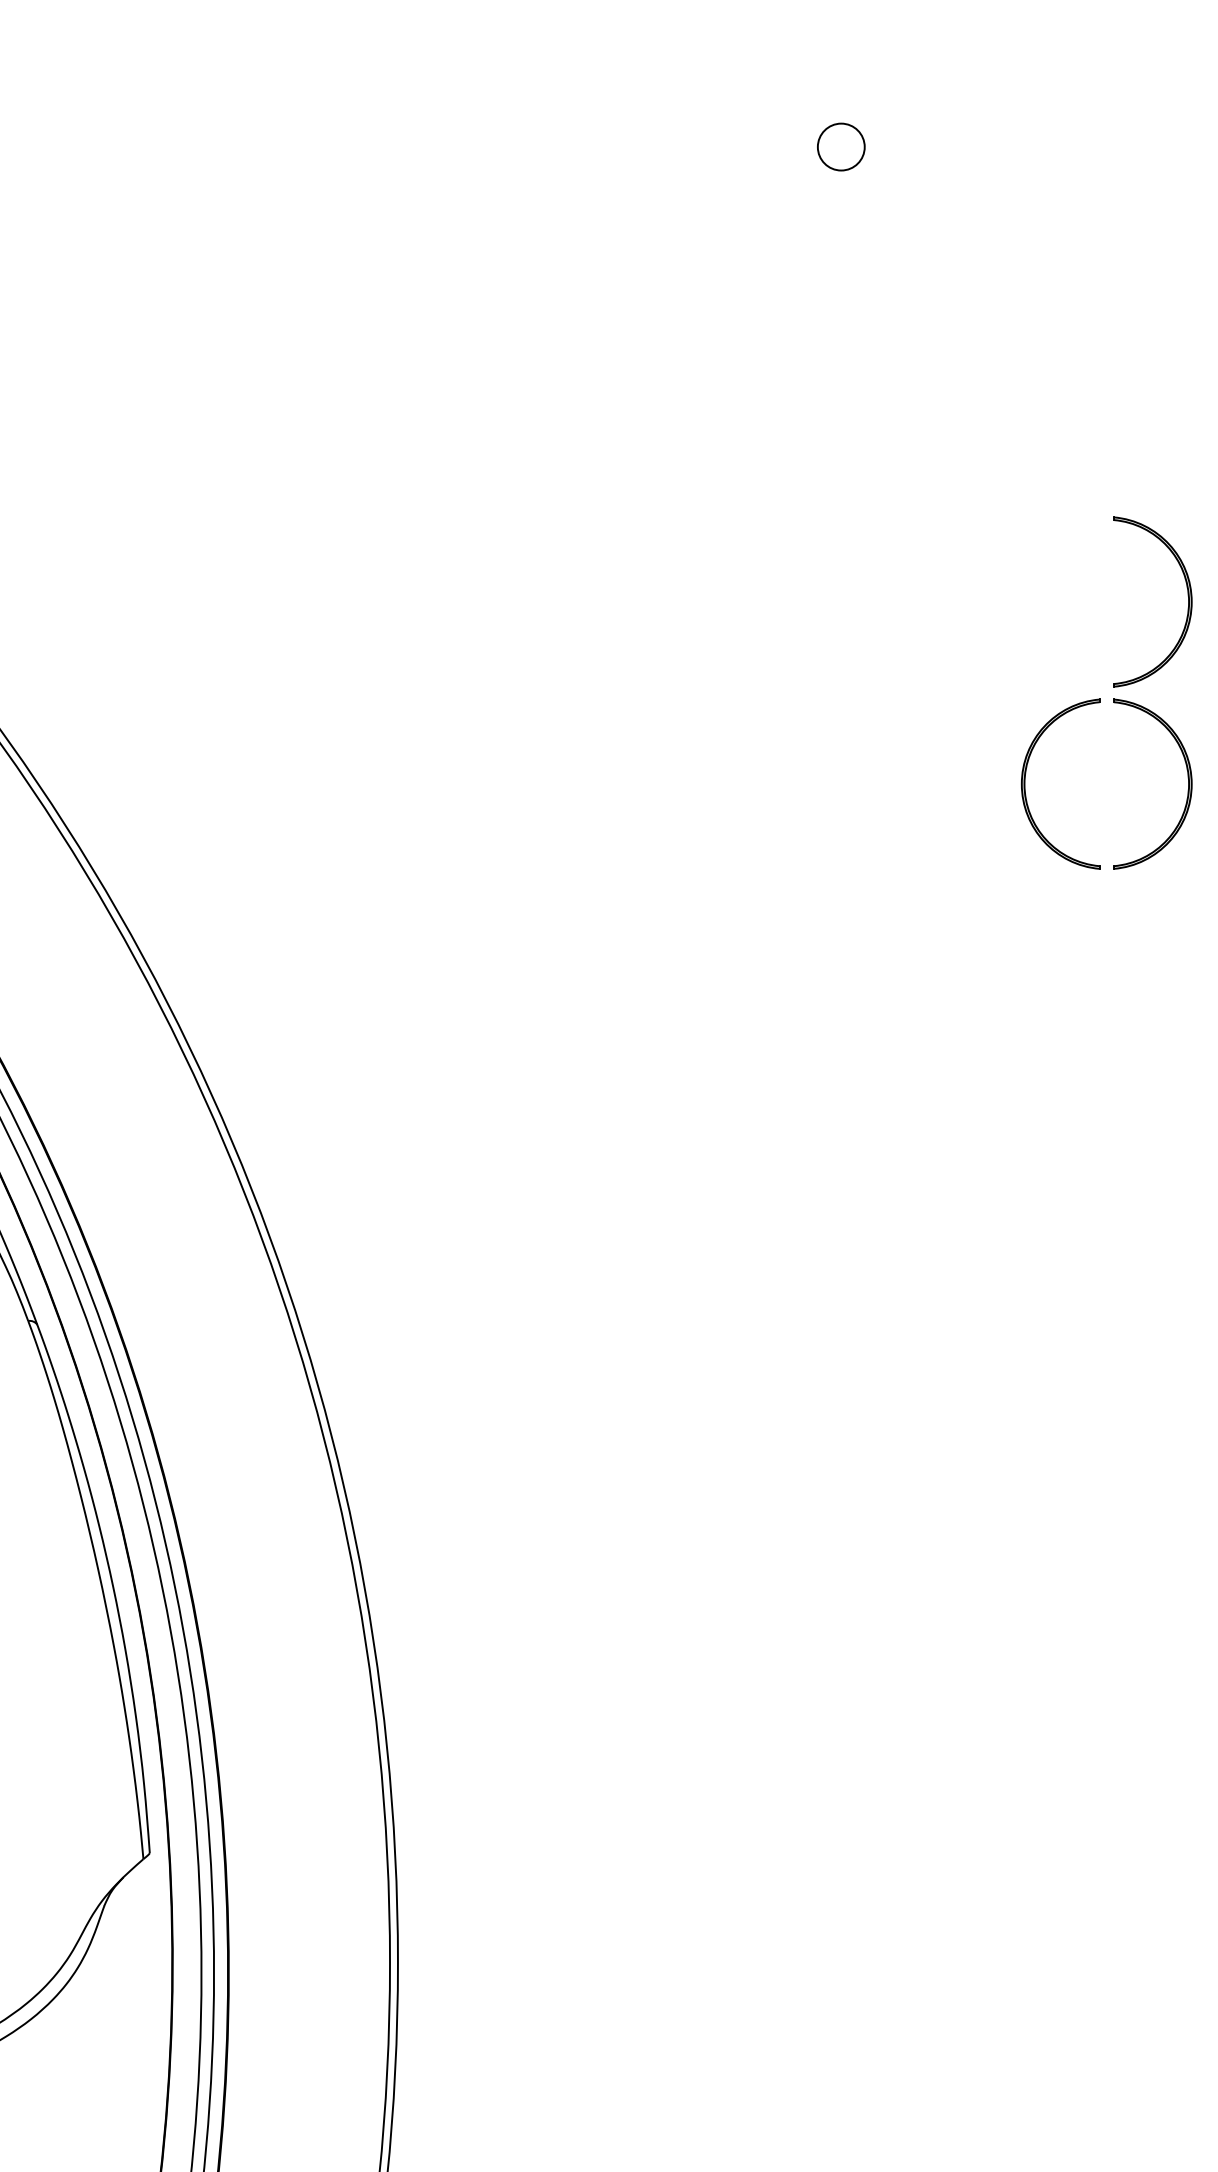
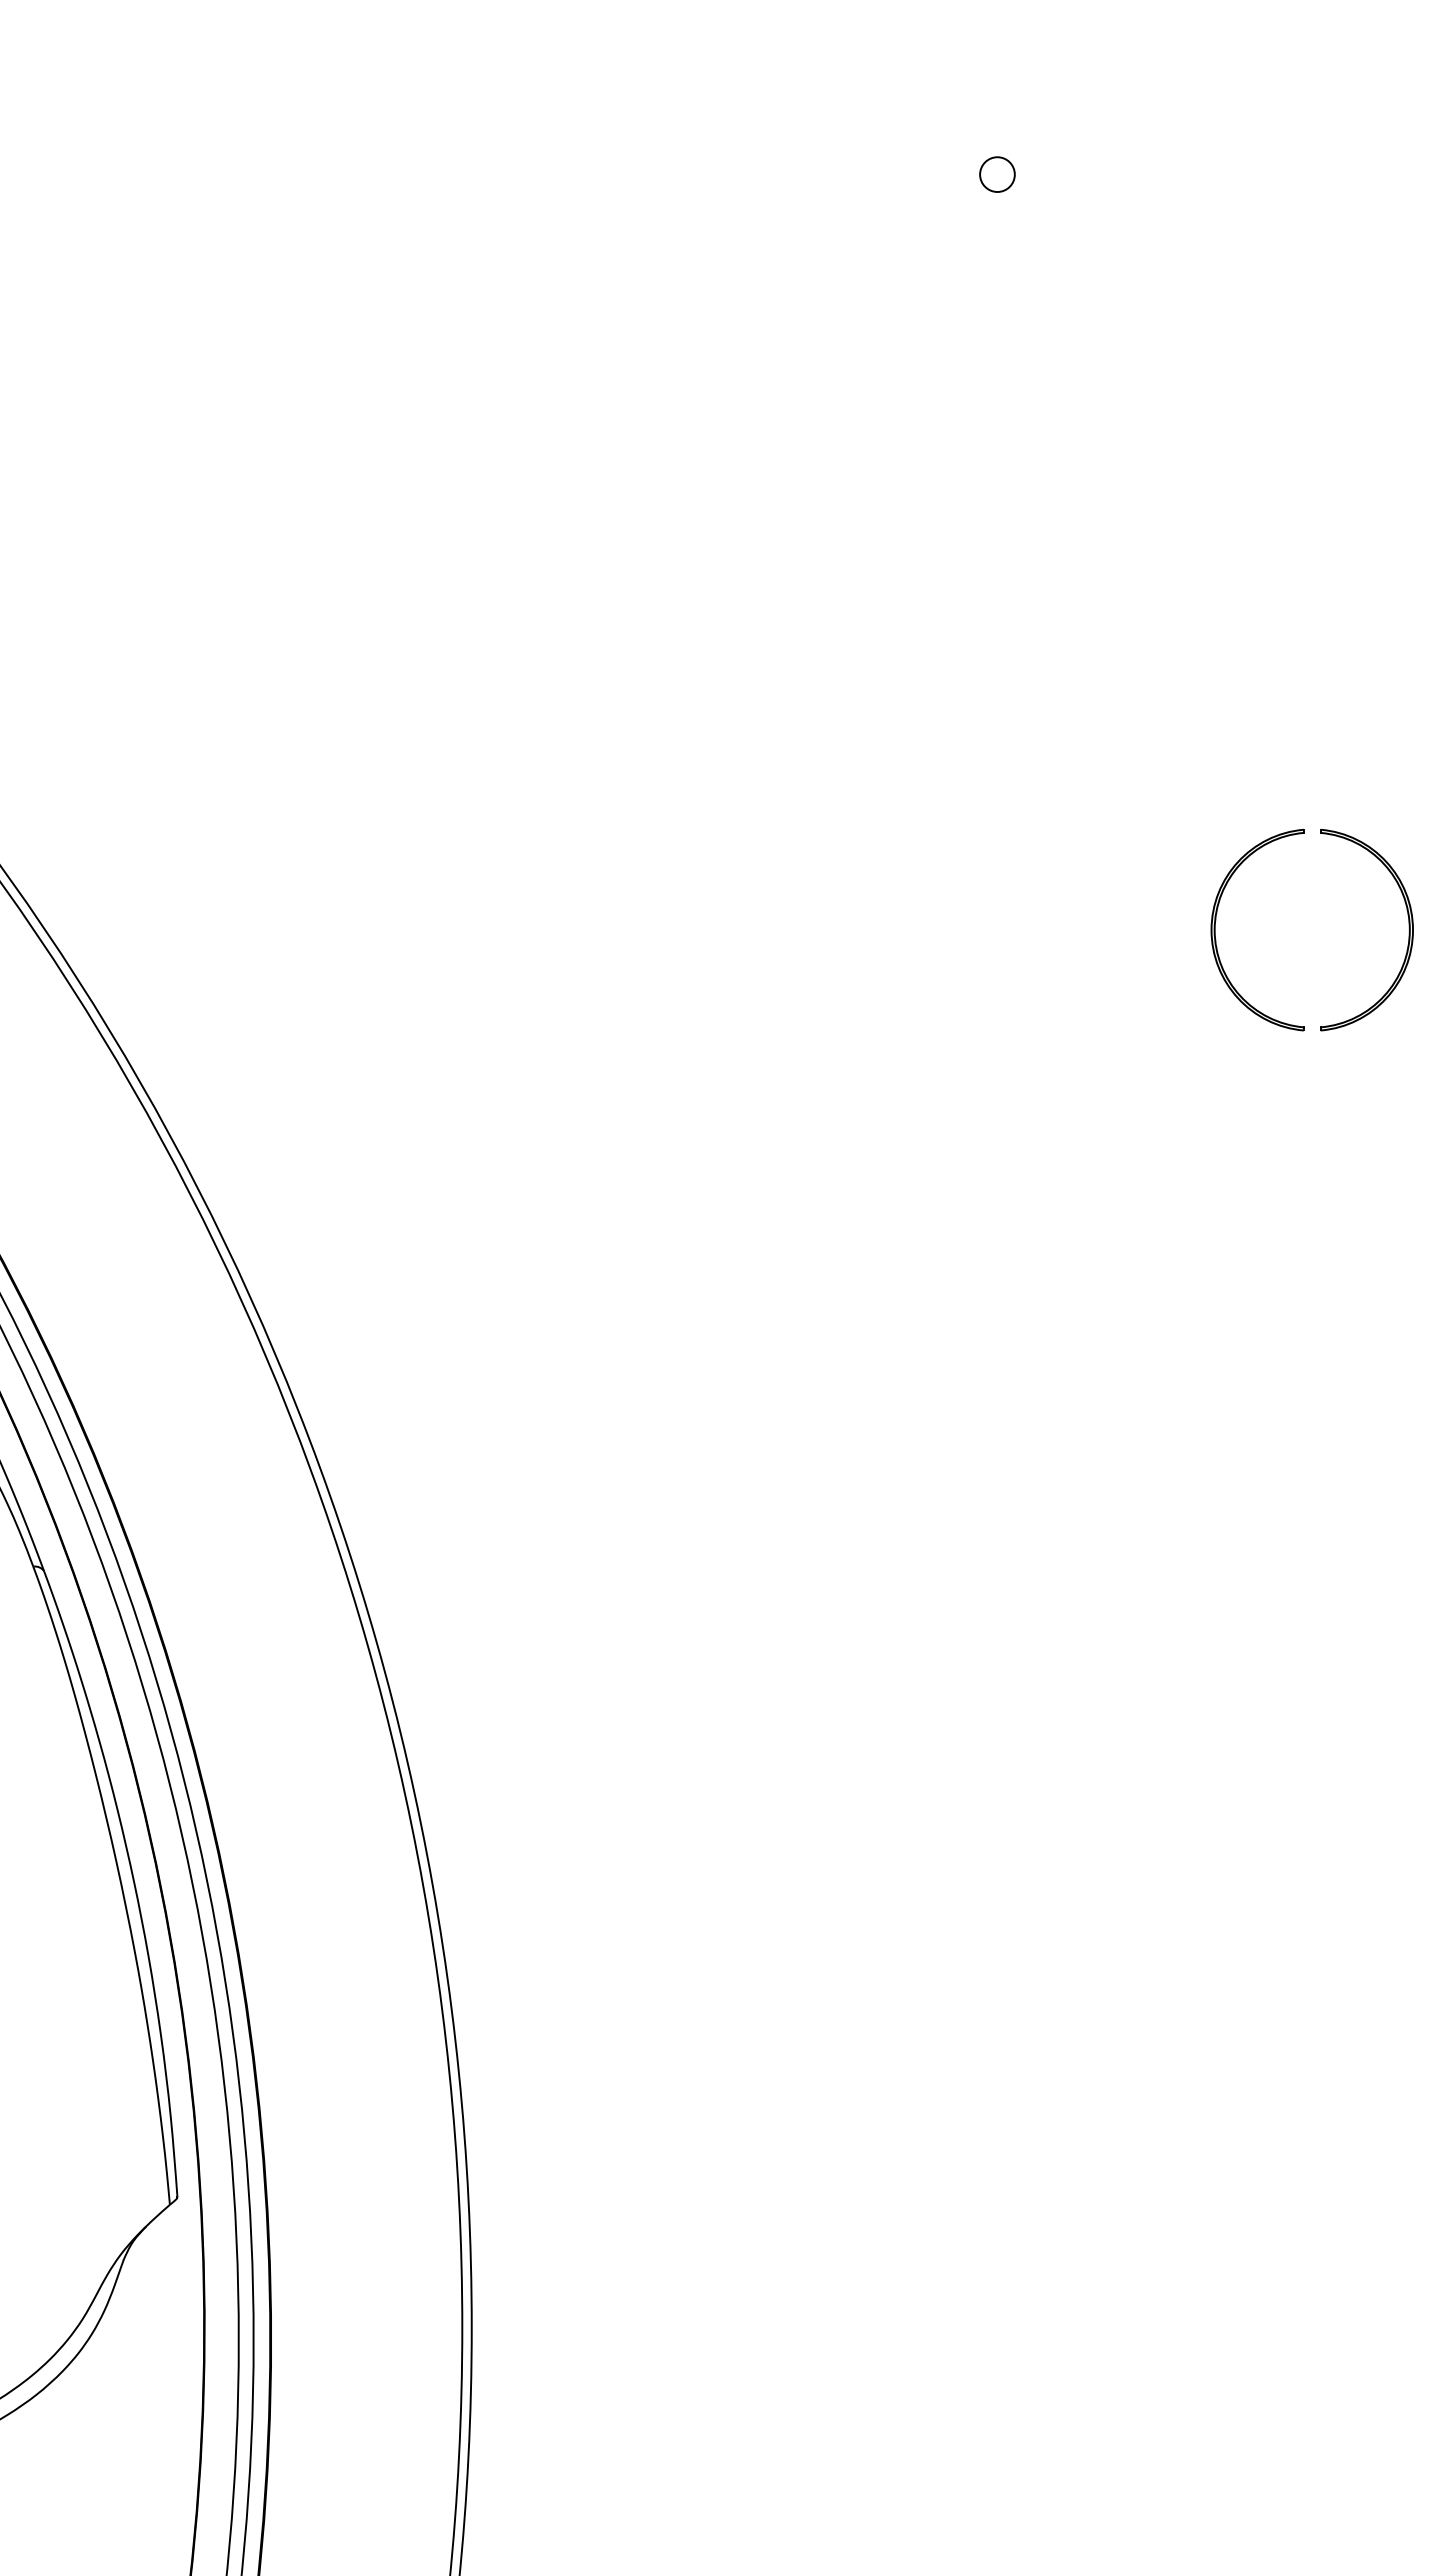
circle: (841, 146) -> (997, 174), size x0.62
part: (1187, 600) -> (1408, 712), removed

